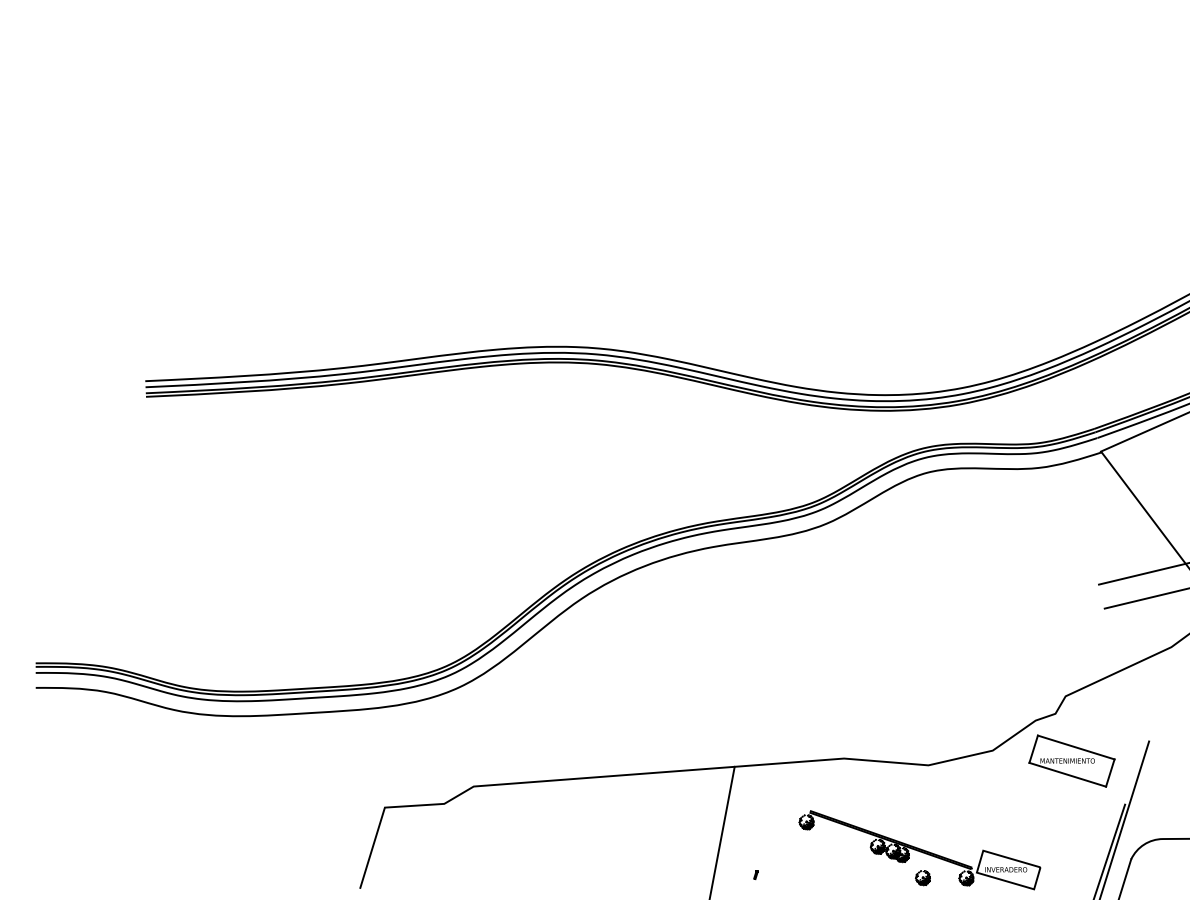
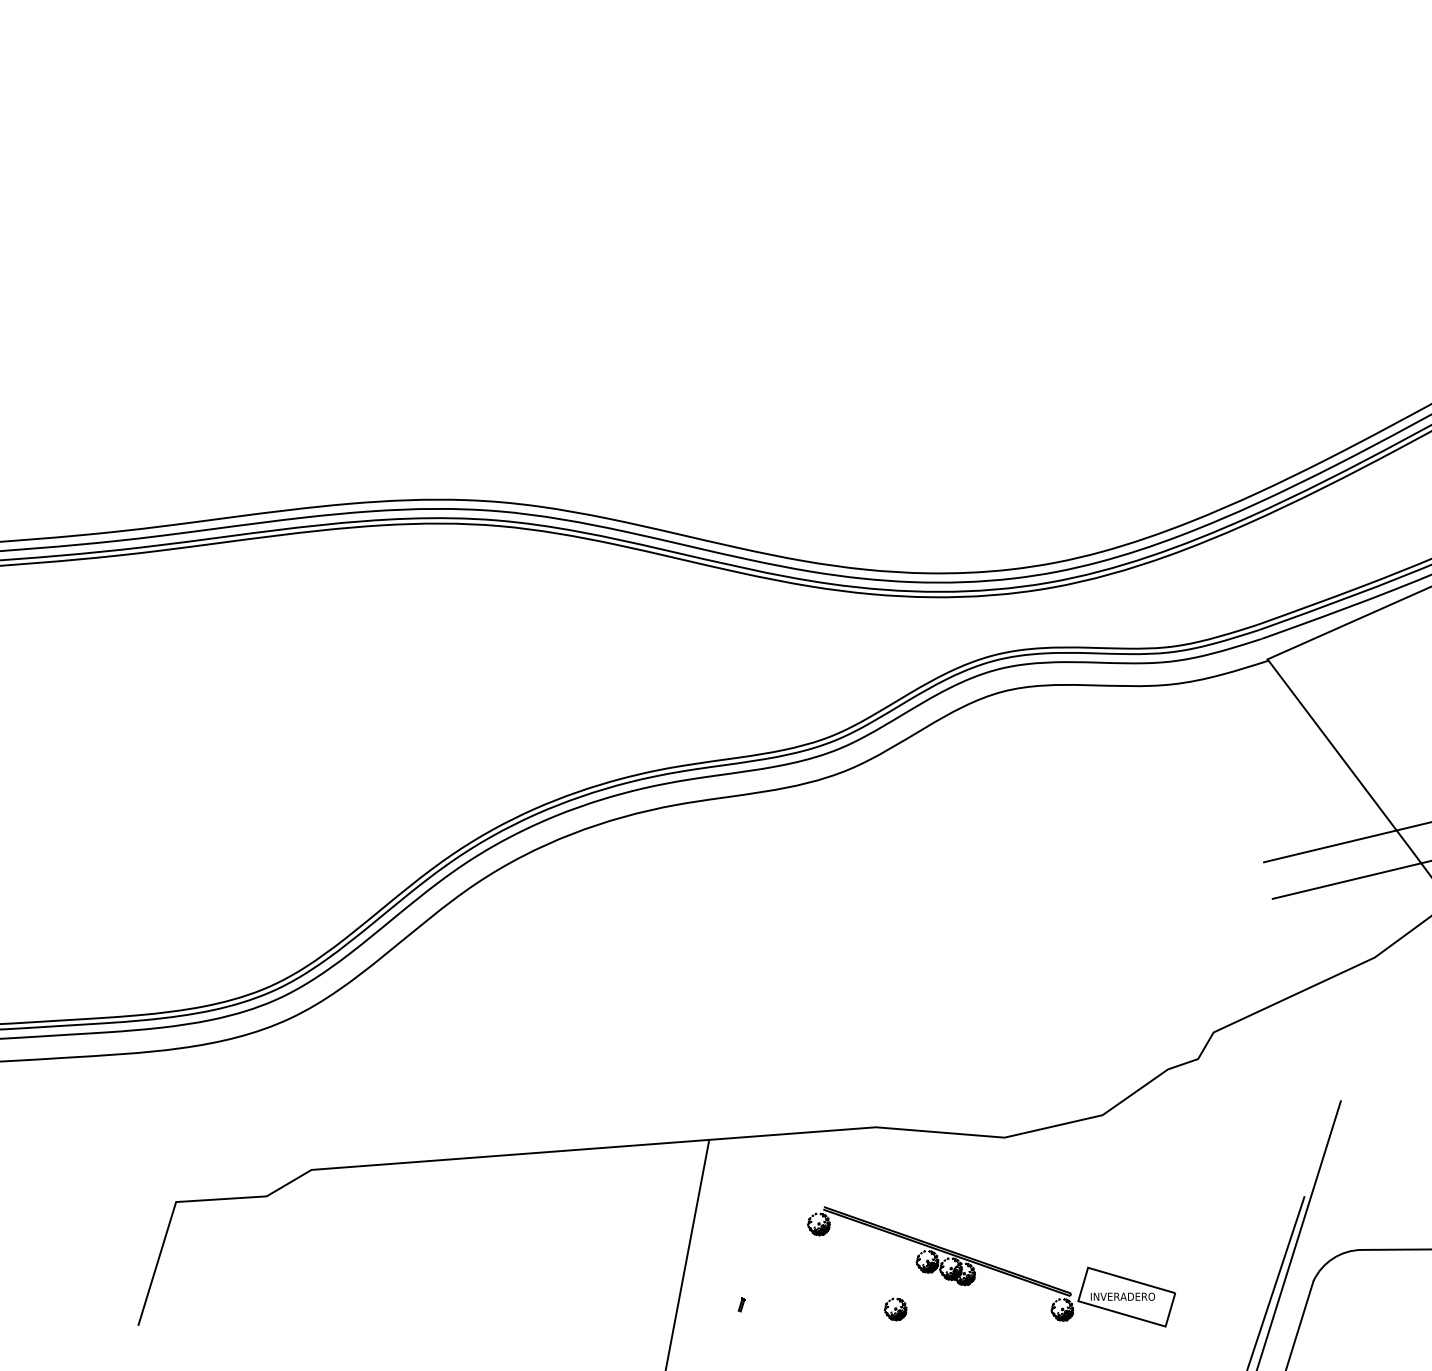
part: (1071, 760) -> (1222, 1130), removed
part: (922, 878) -> (894, 1310), moved

